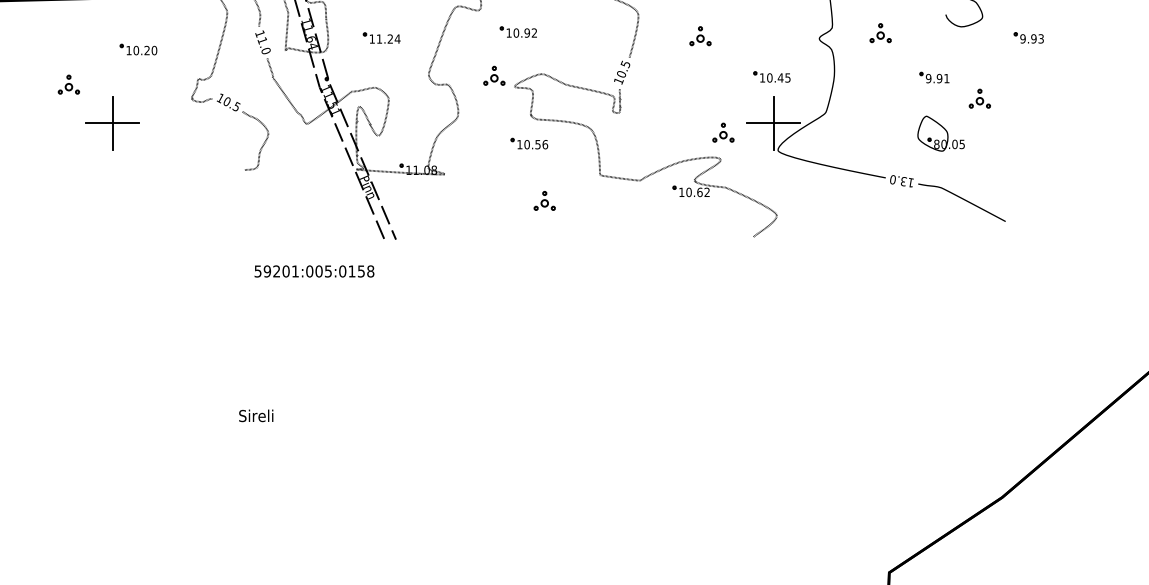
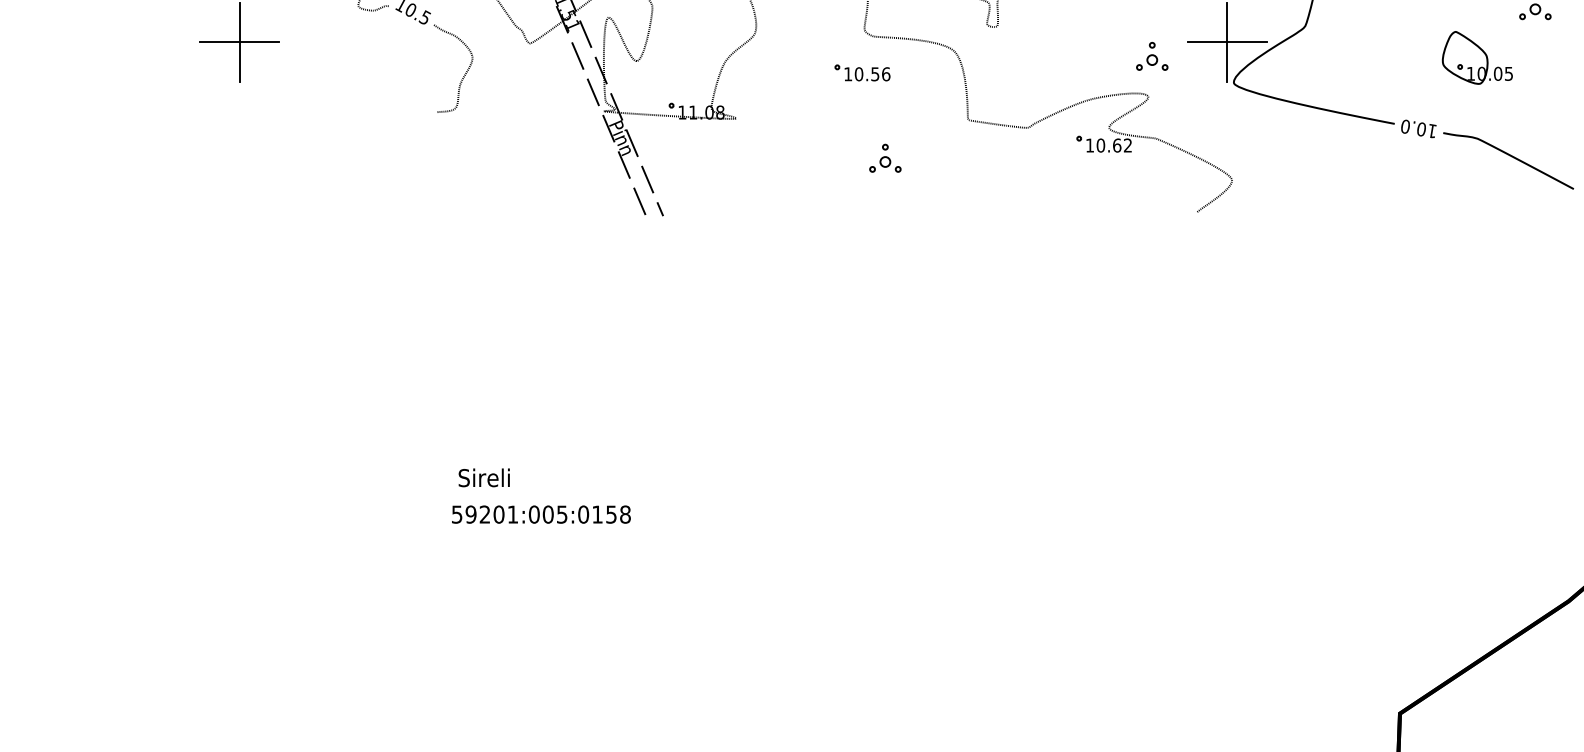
text: (936, 143) -> (1470, 72), 80.05 -> 10.05
text: (903, 181) -> (1421, 129), 13.0 -> 10.0
text: (314, 271) -> (541, 514), moved
text: (256, 415) -> (484, 477), moved

